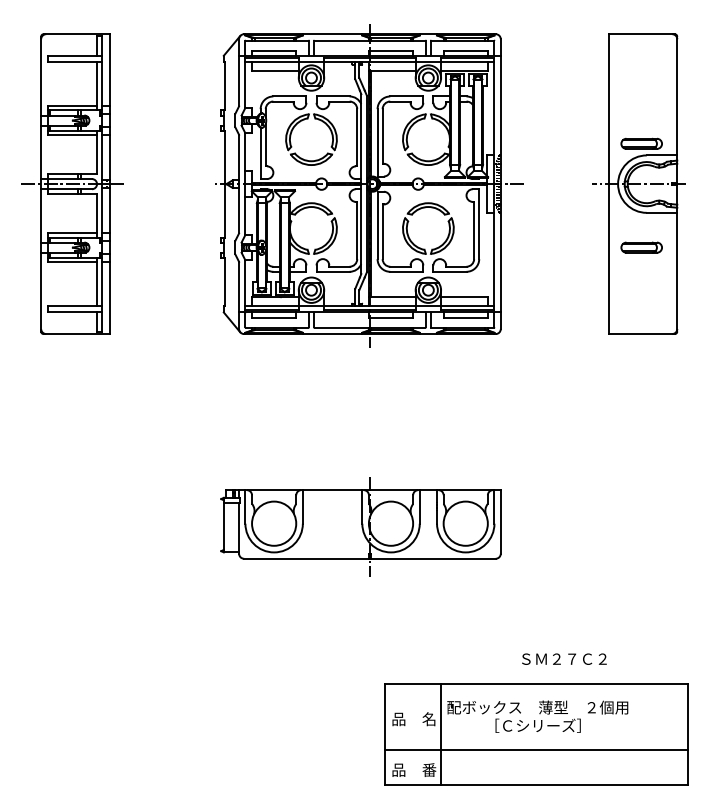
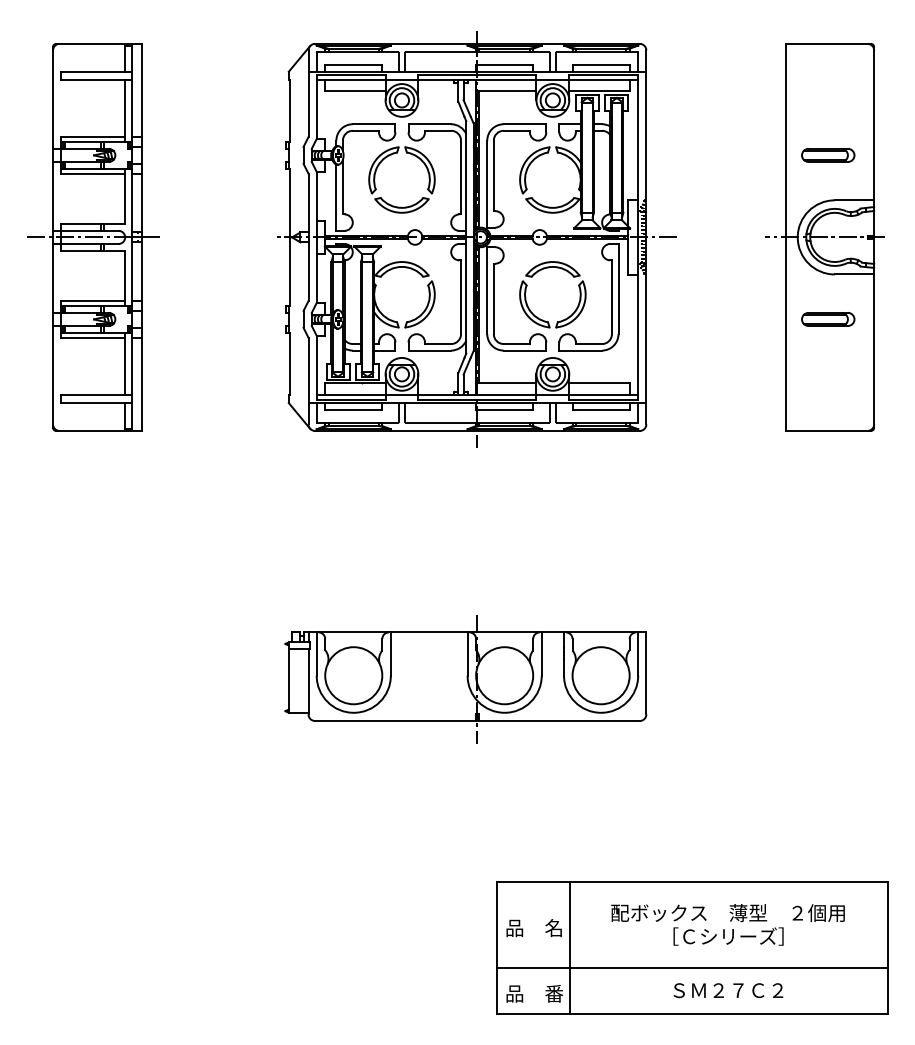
part: (641, 143) -> (828, 155), moved
text: (564, 659) -> (728, 990), moved
text: (537, 716) -> (727, 924), moved

